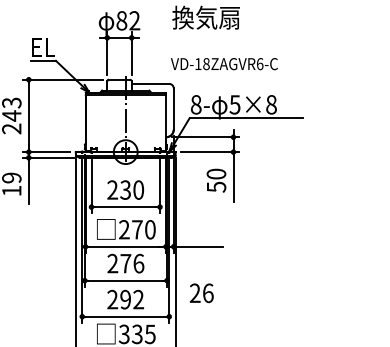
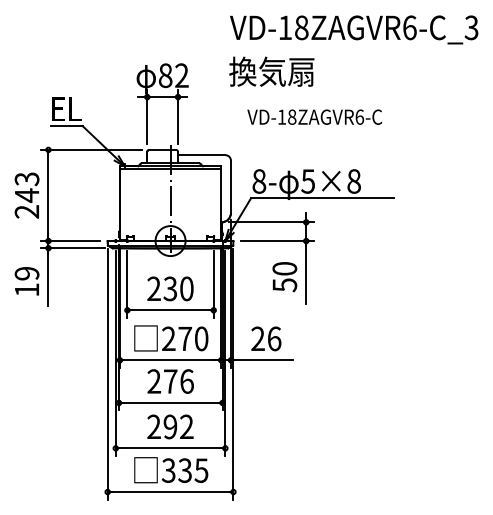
text: (224, 63) -> (314, 116), moved
text: (201, 292) -> (266, 338), moved

